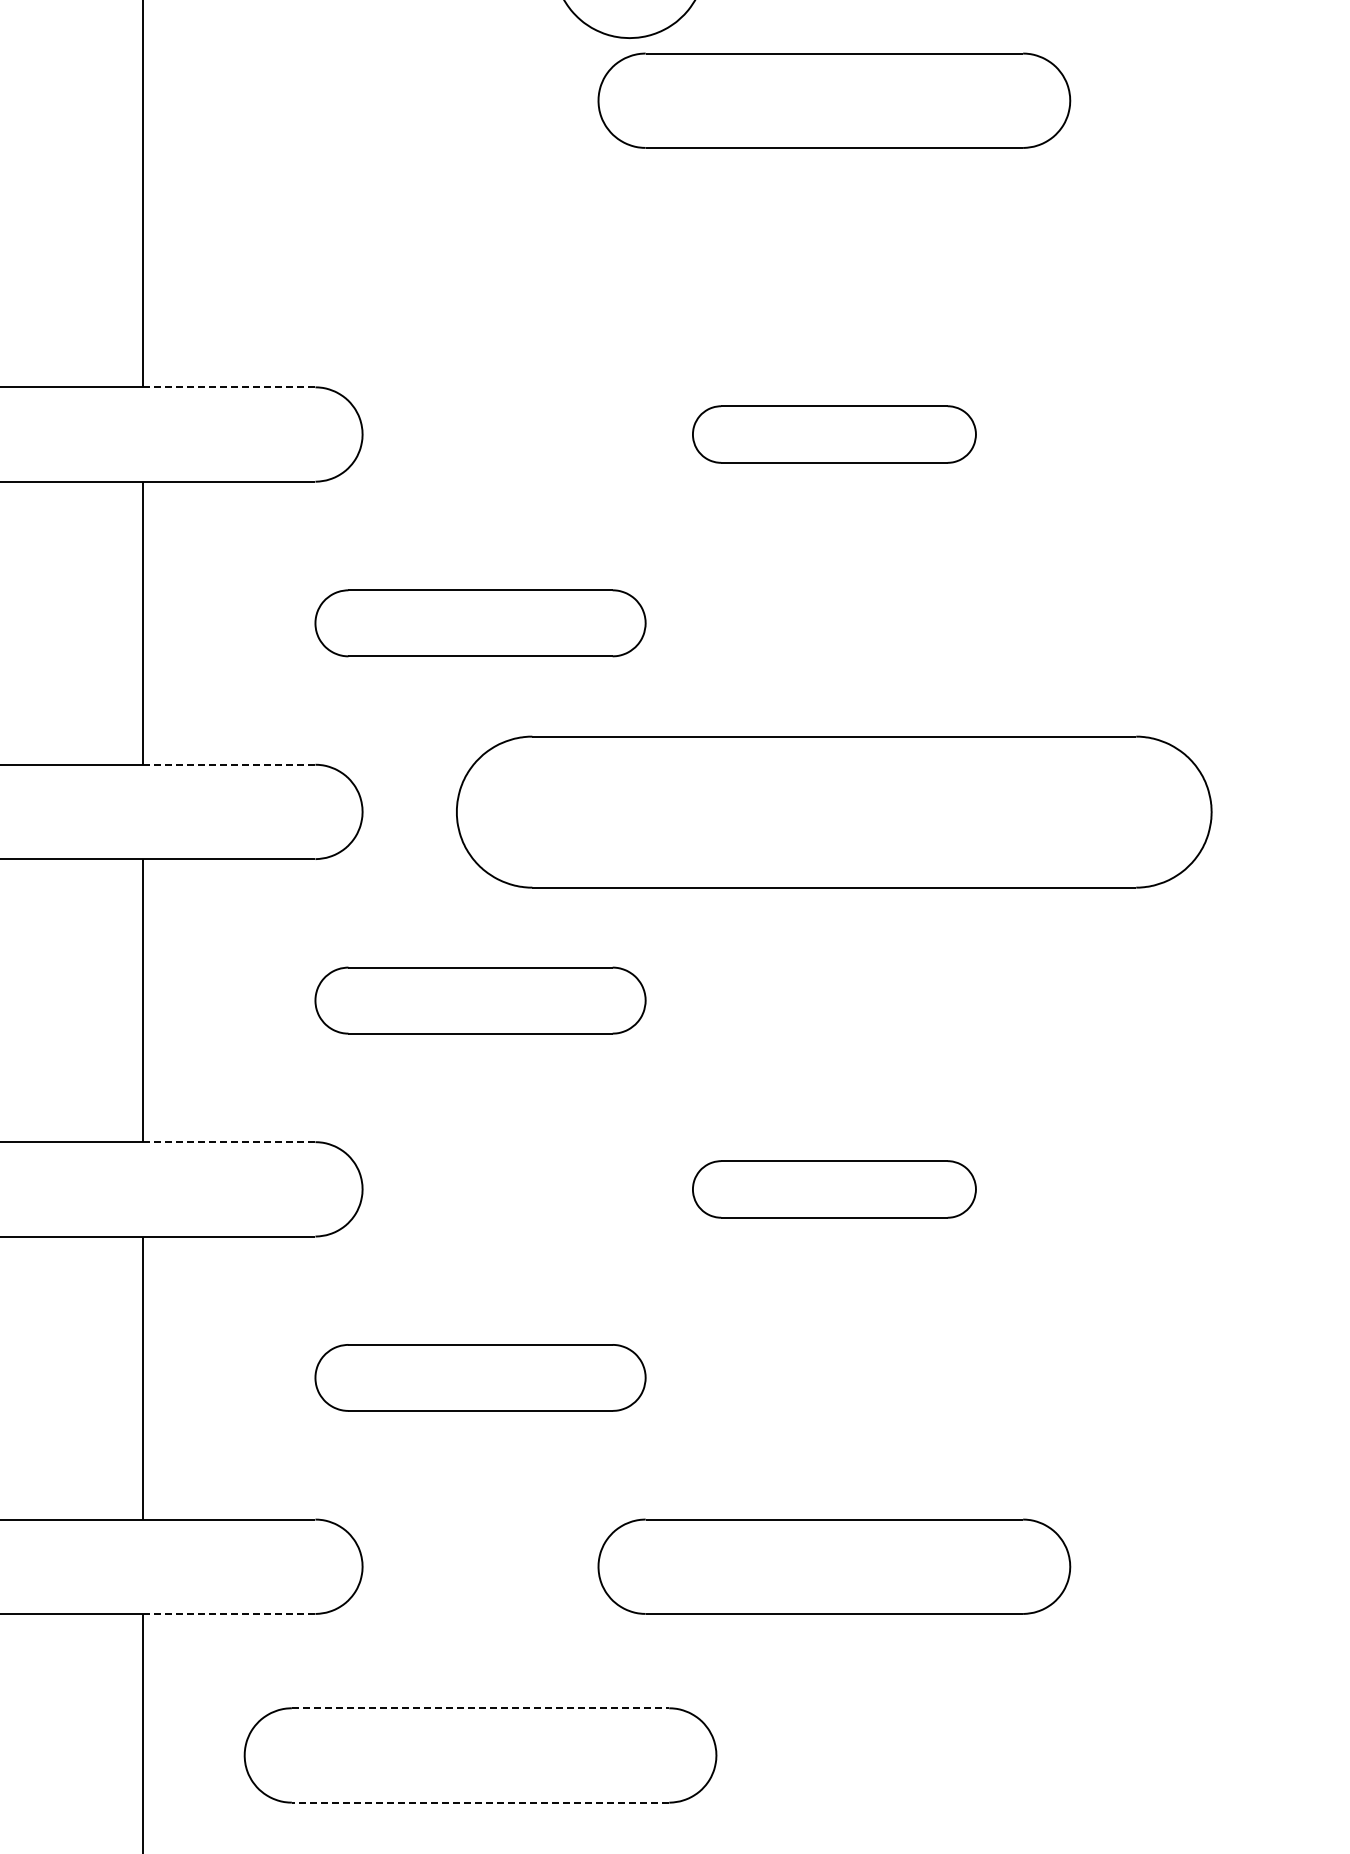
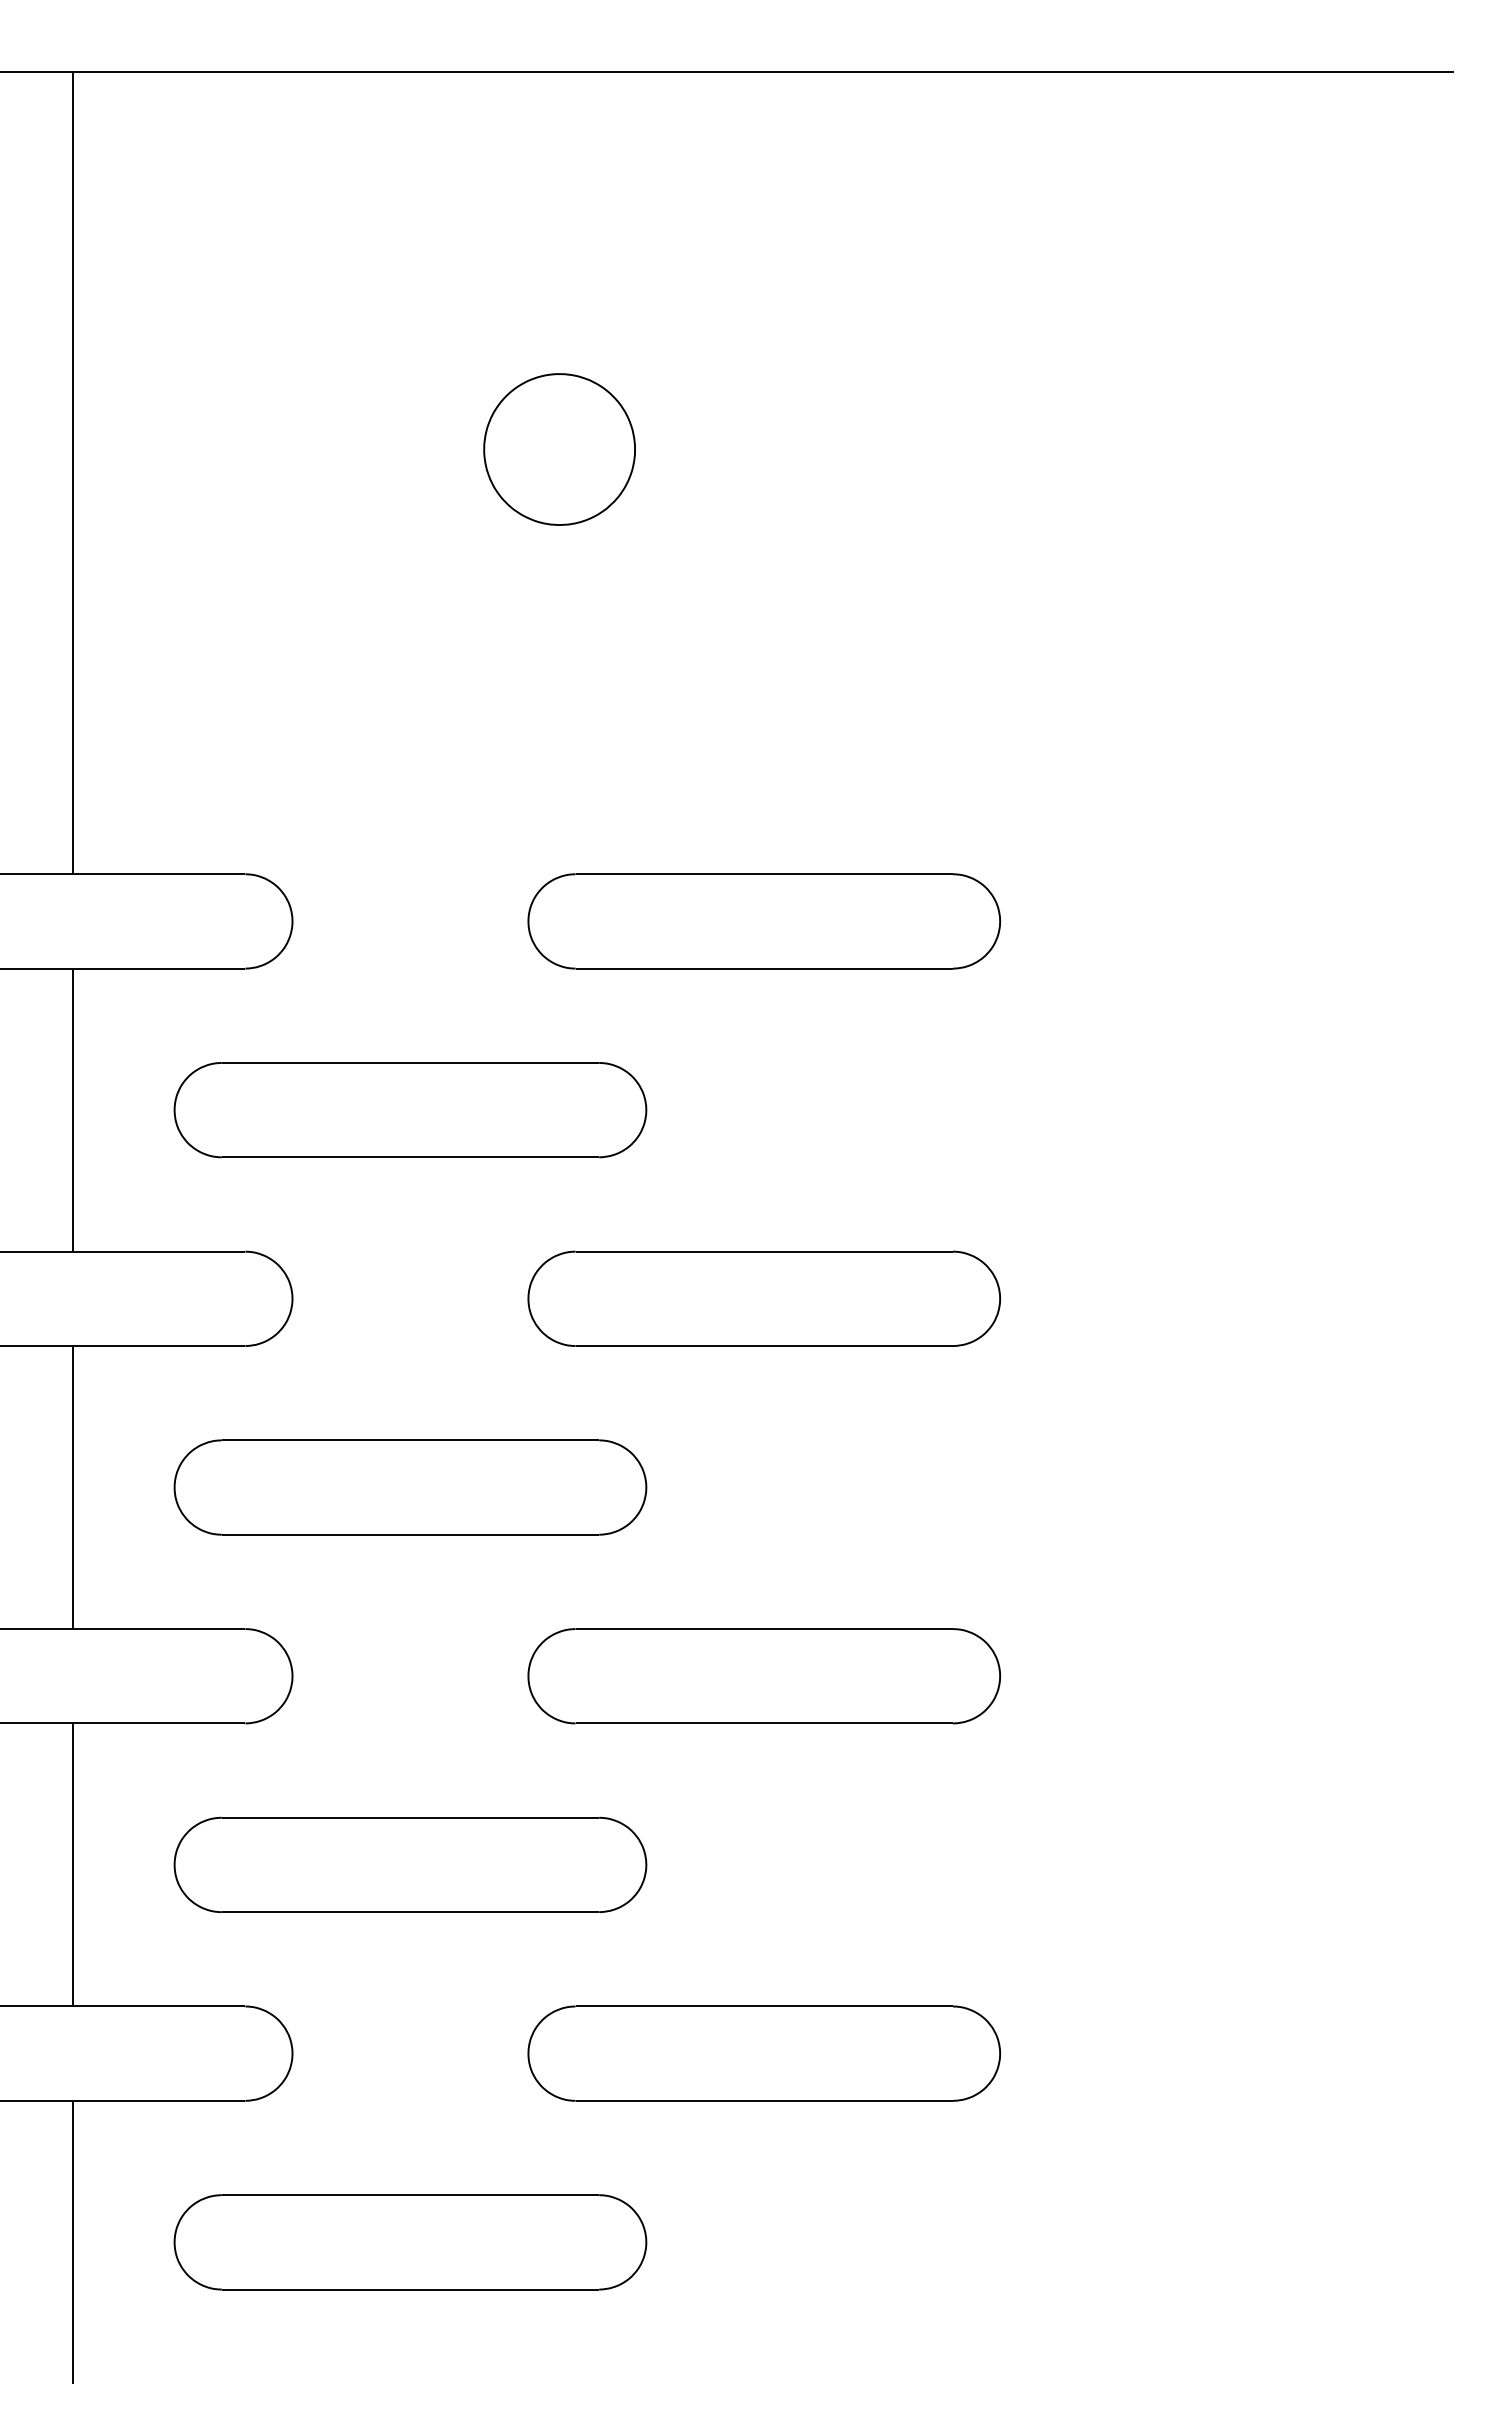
part: (834, 100) -> (764, 587), removed
line: (229, 387) -> (159, 874), dashed -> solid
part: (834, 434) -> (764, 921), size x1.67
part: (480, 623) -> (410, 1110), size x1.43
line: (229, 764) -> (159, 1251), dashed -> solid
part: (834, 811) -> (764, 1298), size x0.62
part: (480, 1000) -> (410, 1487), size x1.43
line: (229, 1142) -> (159, 1629), dashed -> solid
part: (834, 1189) -> (764, 1676), size x1.67
part: (480, 1377) -> (410, 1864), size x1.43
line: (228, 1613) -> (158, 2100), dashed -> solid
line: (480, 1708) -> (410, 2195), dashed -> solid
line: (480, 1802) -> (410, 2289), dashed -> solid

